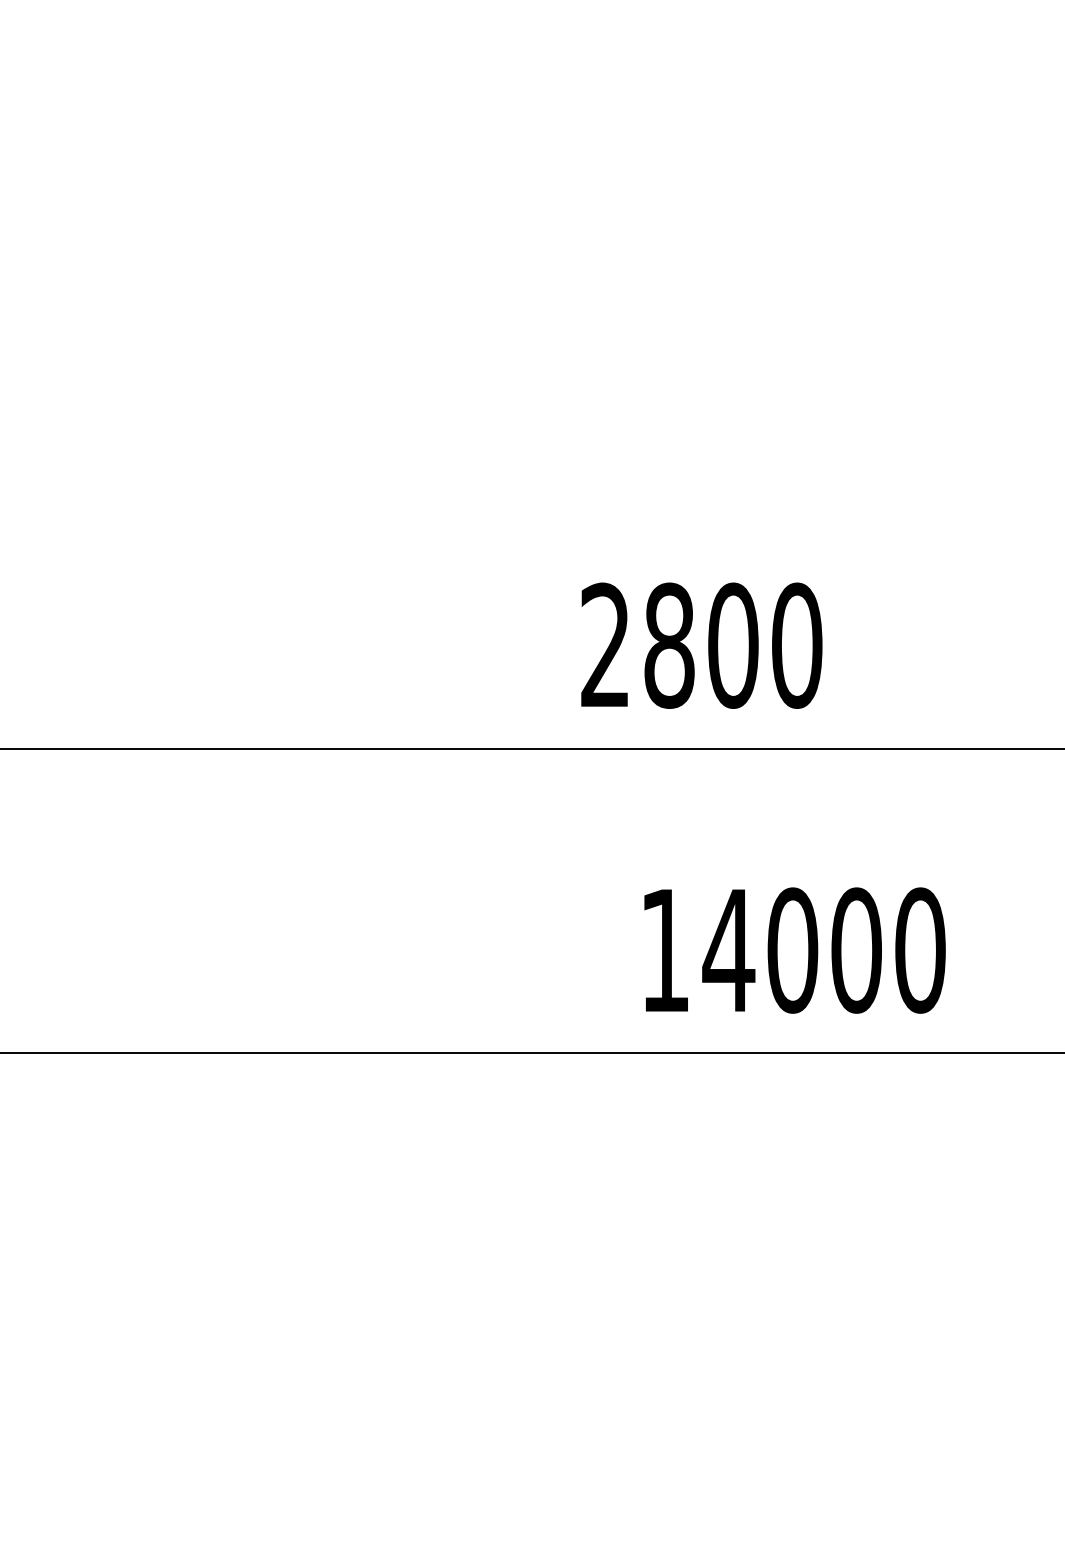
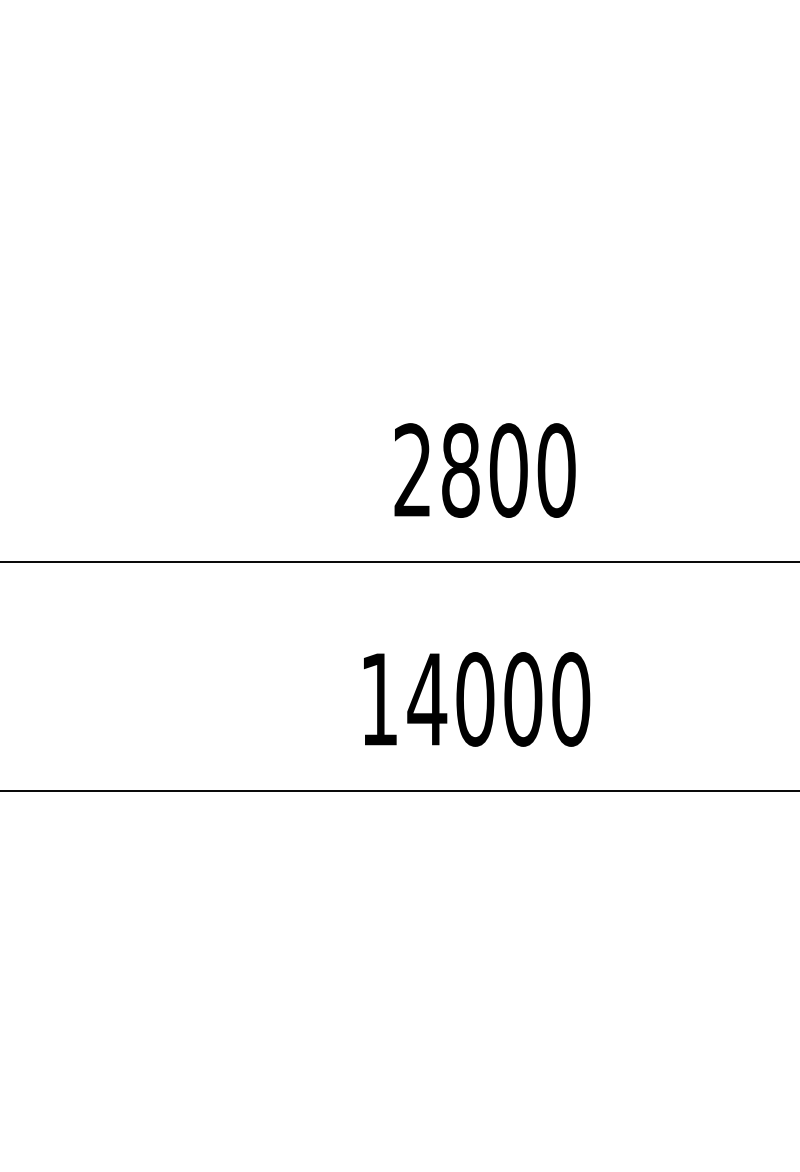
text: (701, 645) -> (484, 470), moved
text: (794, 950) -> (476, 699), moved

